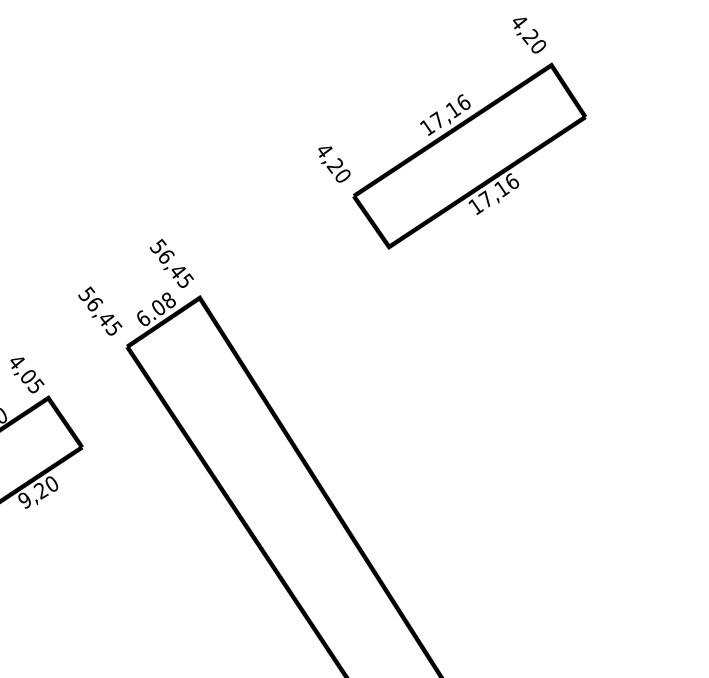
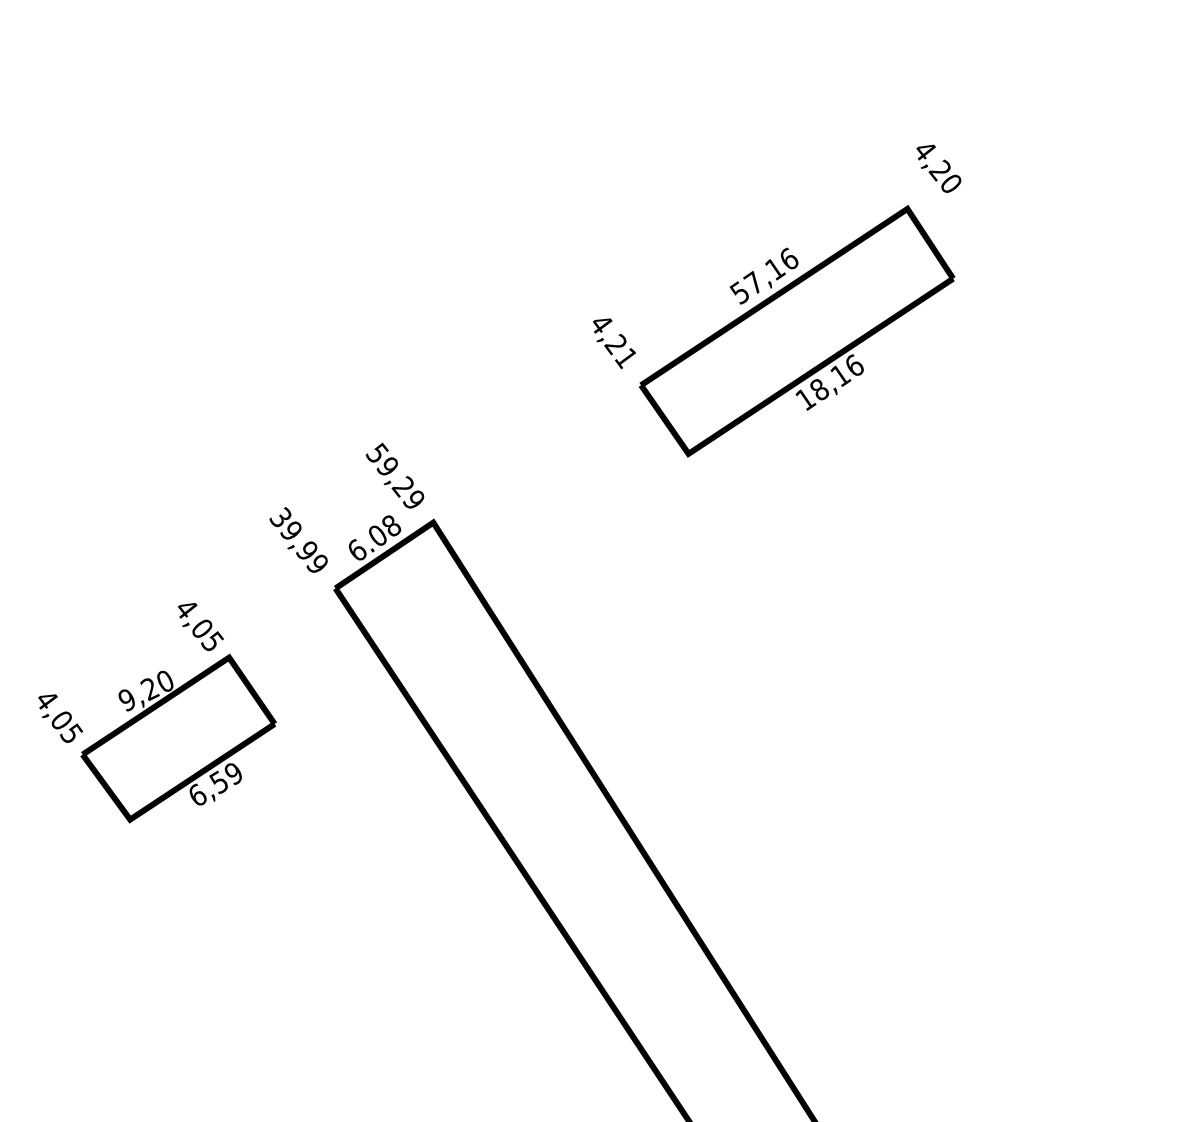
text: (529, 35) -> (938, 168), moved
text: (426, 127) -> (739, 292), 17,16 -> 57,16
text: (342, 176) -> (625, 358), 4,20 -> 4,21
text: (485, 198) -> (818, 388), 17,16 -> 18,16
text: (175, 269) -> (400, 483), 56,45 -> 59,29
text: (100, 311) -> (299, 540), 56,45 -> 39,99
text: (38, 492) -> (215, 784), 9,20 -> 6,59

